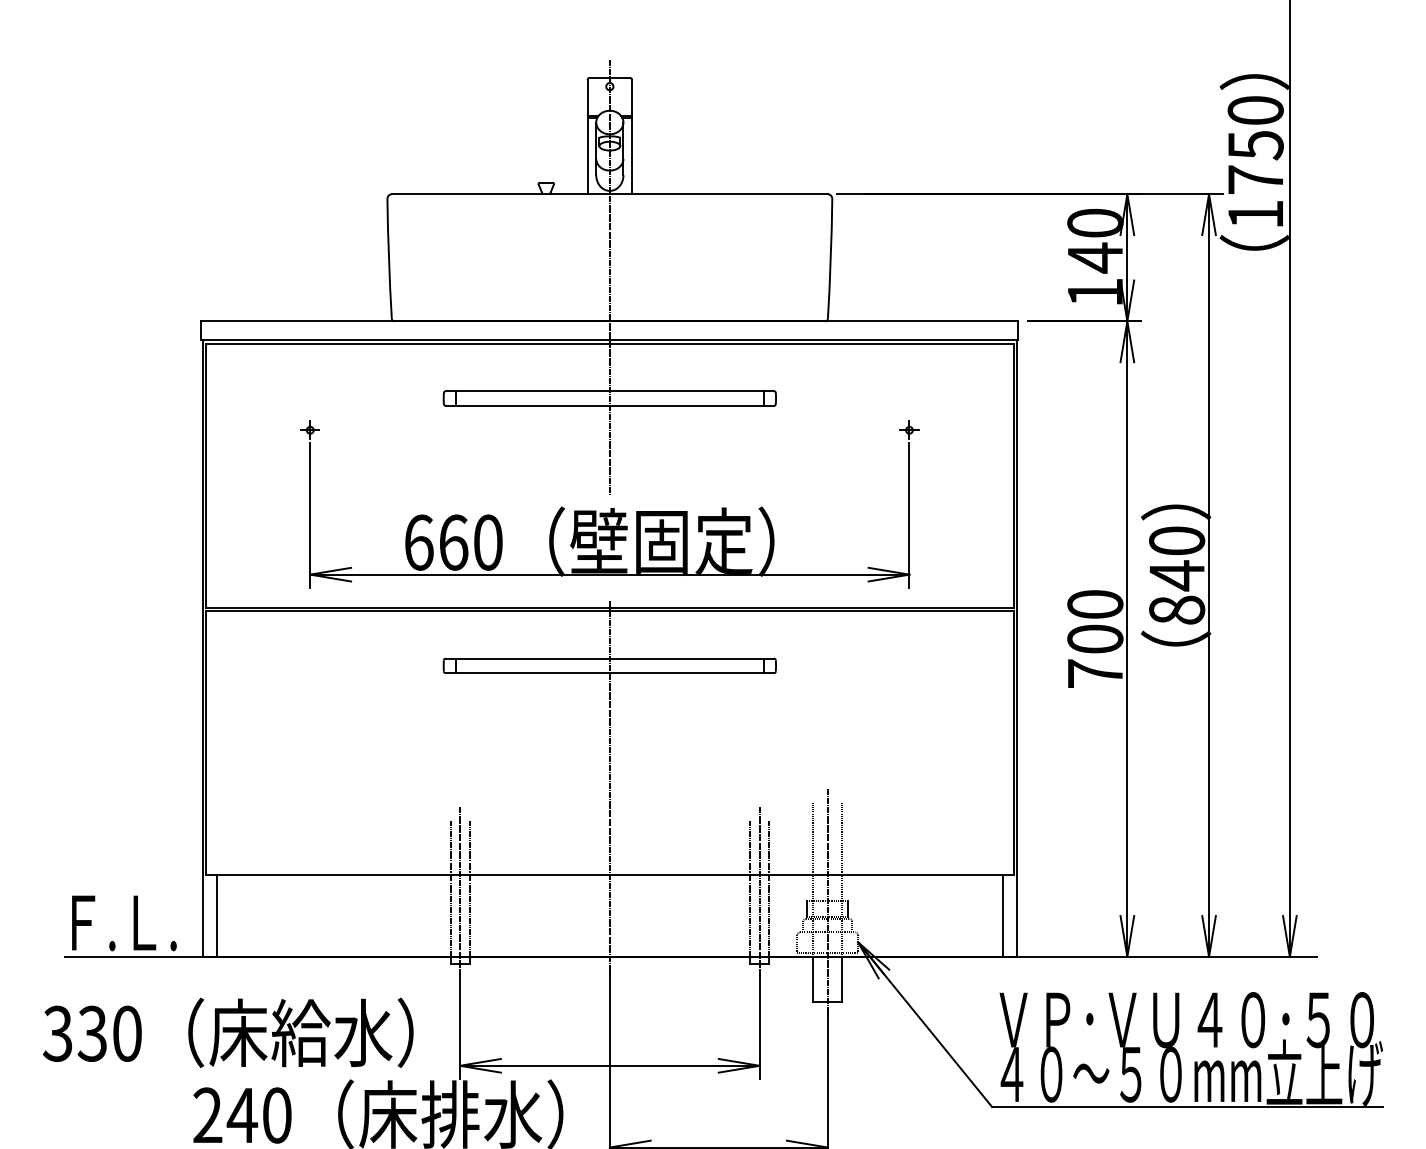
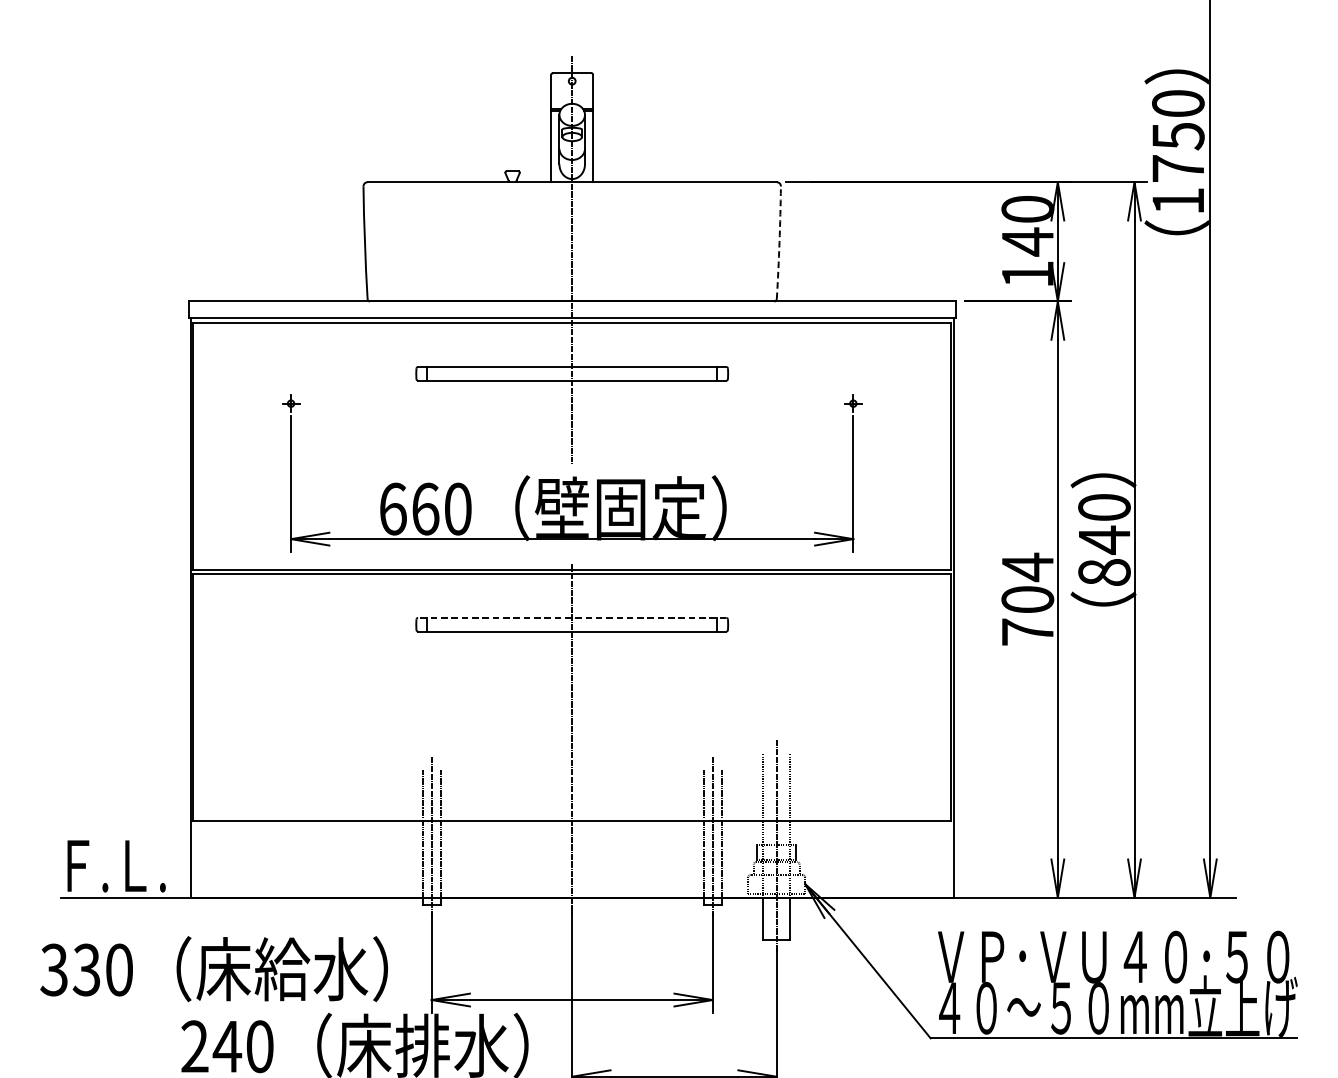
arc: (830, 258) -> (779, 242), solid -> dashed
text: (1095, 604) -> (1027, 567), 700 -> 704
line: (609, 658) -> (571, 617), solid -> dashed
line: (216, 915) -> (203, 858), removed
line: (1002, 915) -> (940, 858), removed

